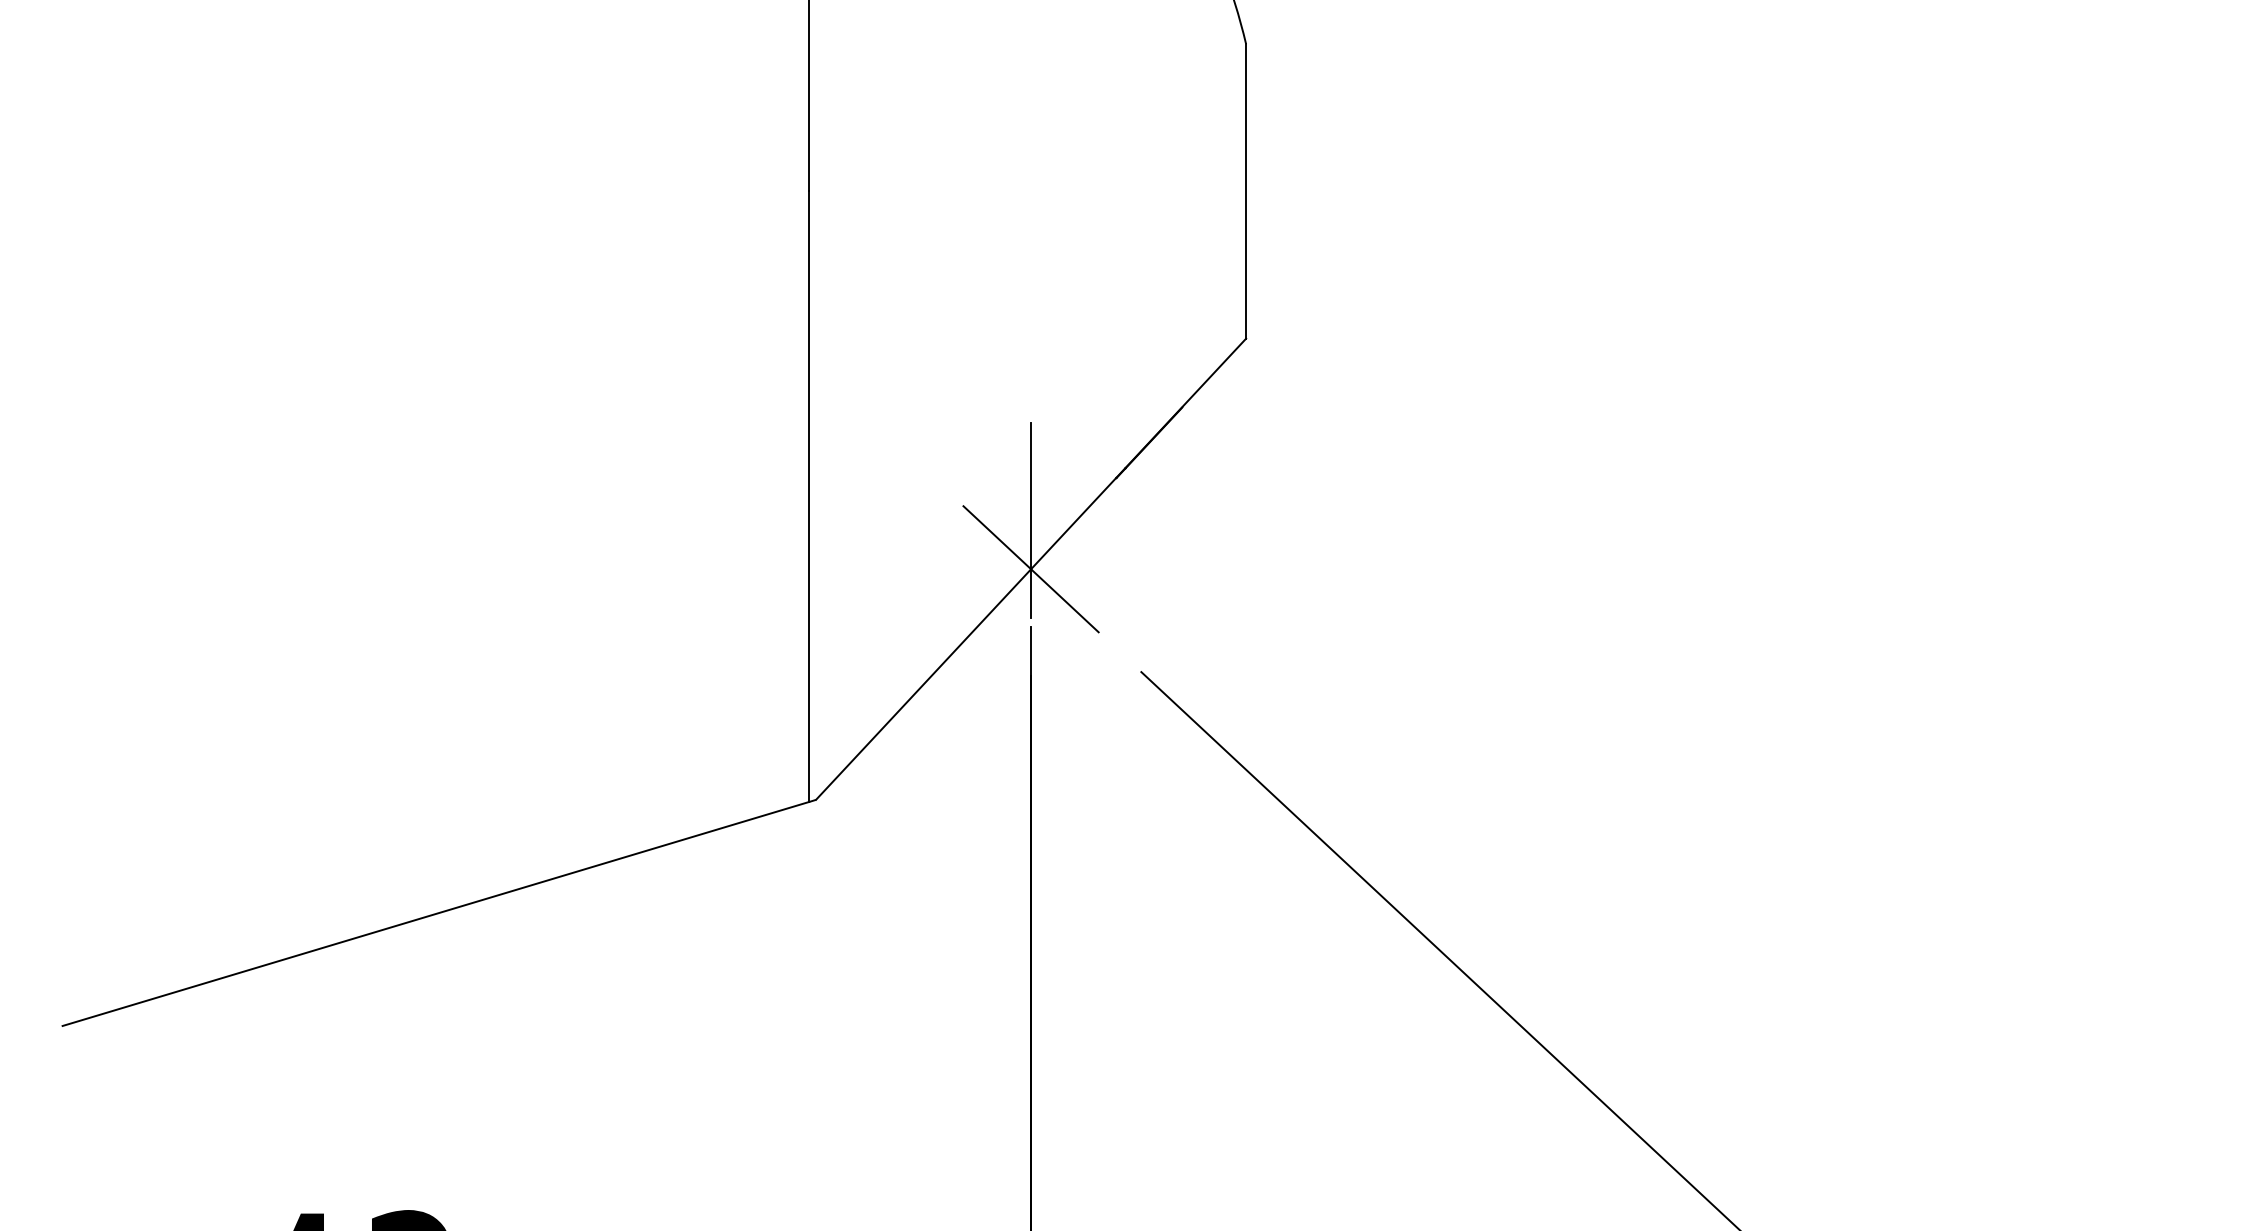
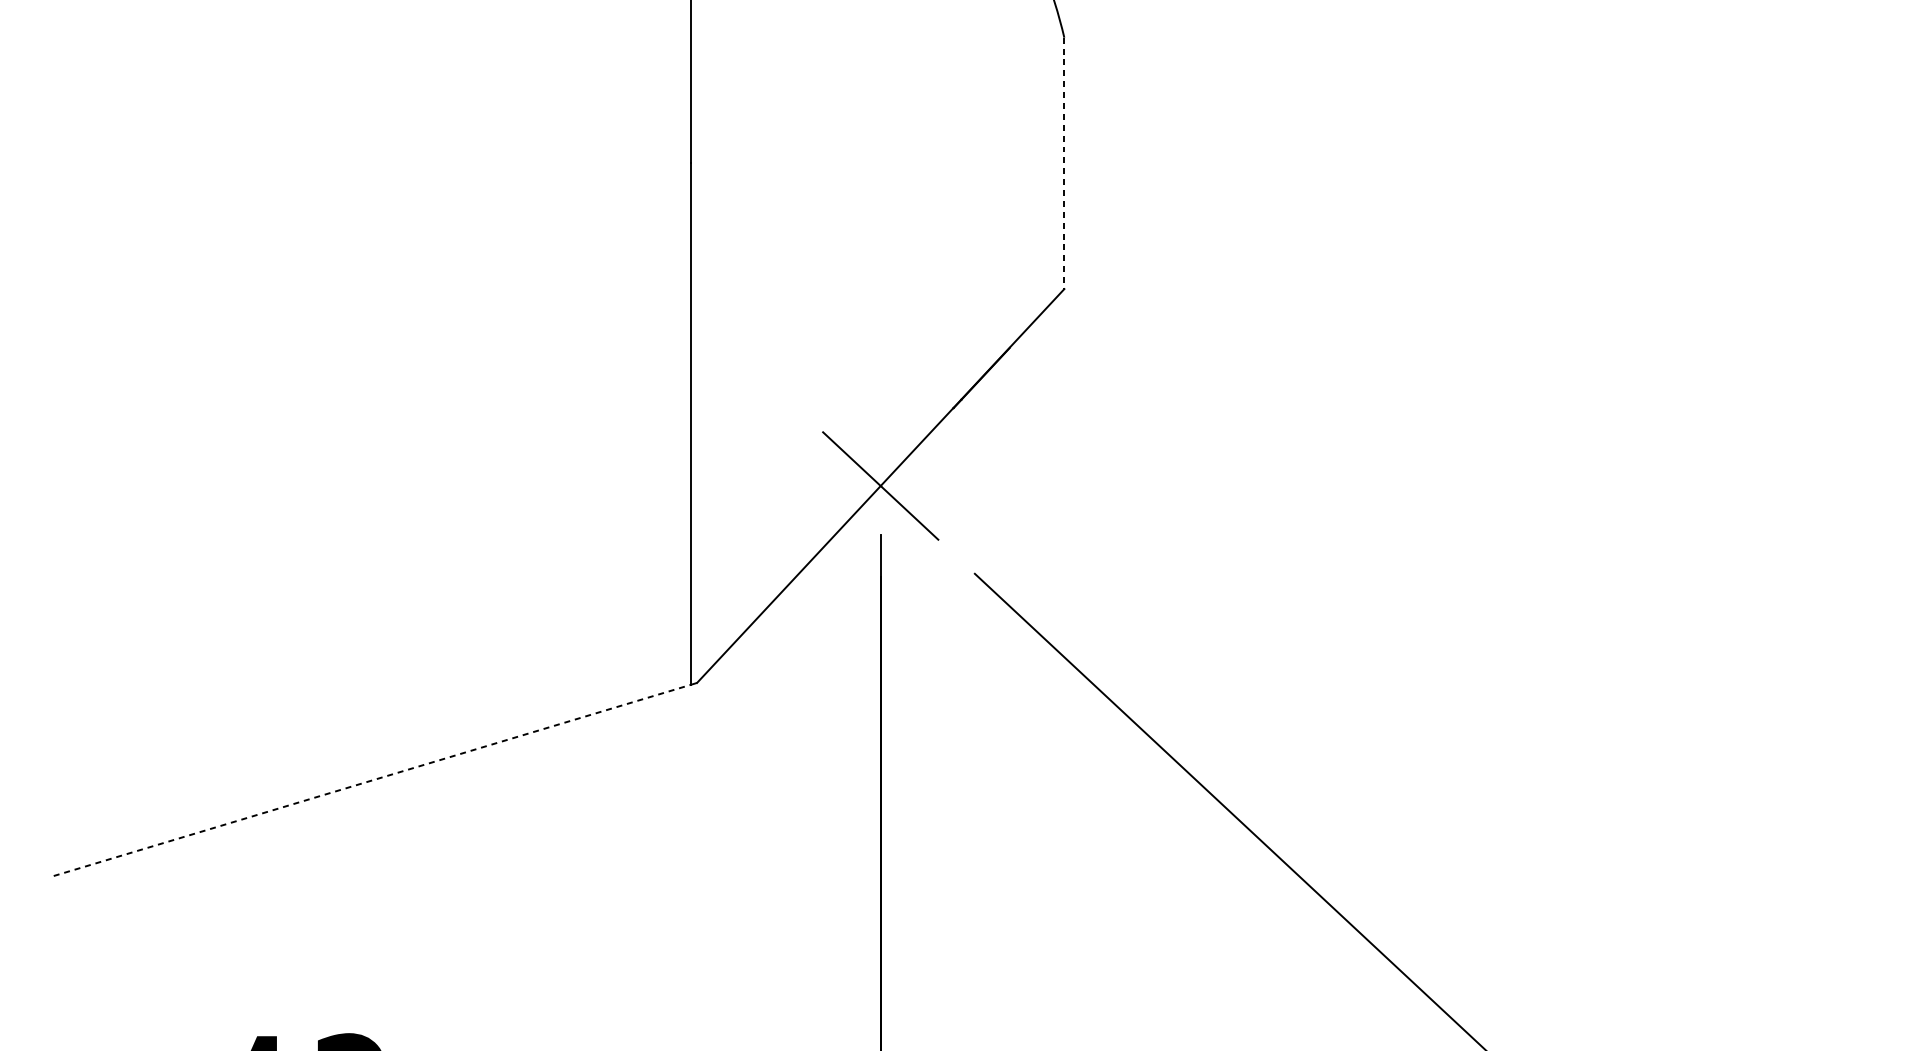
line: (1246, 191) -> (1064, 163), solid -> dashed
line: (1031, 520) -> (881, 444), removed
line: (435, 913) -> (372, 779), solid -> dashed

